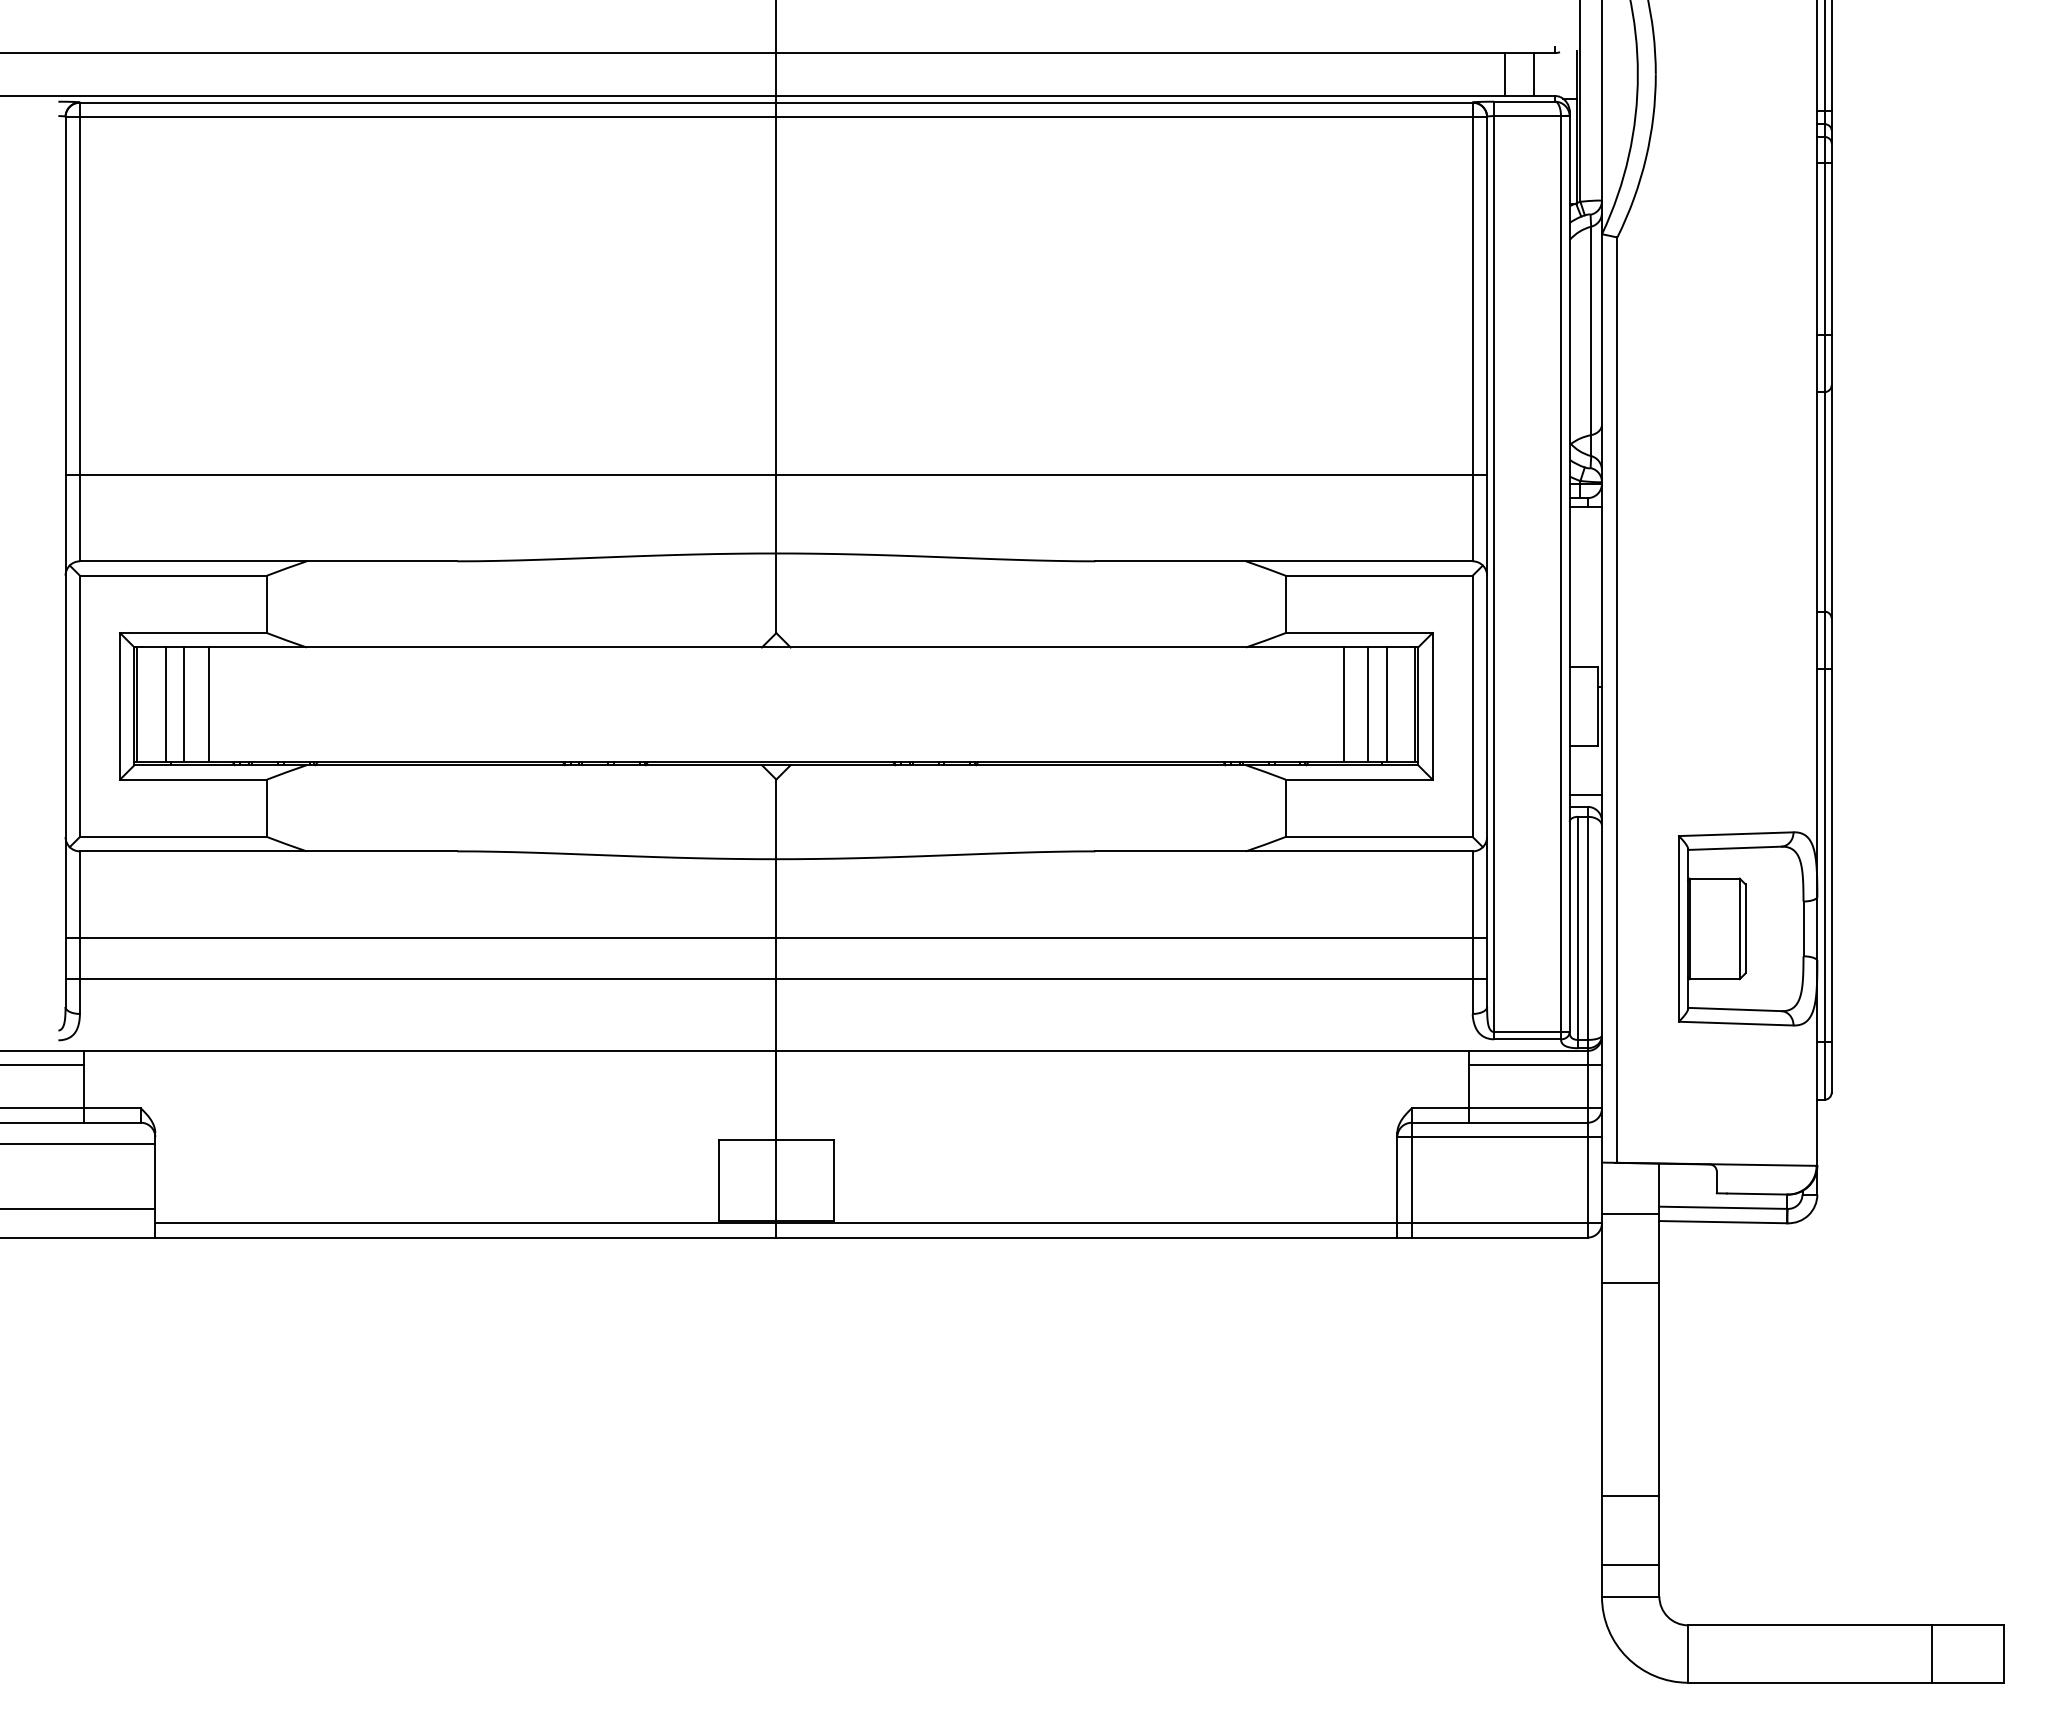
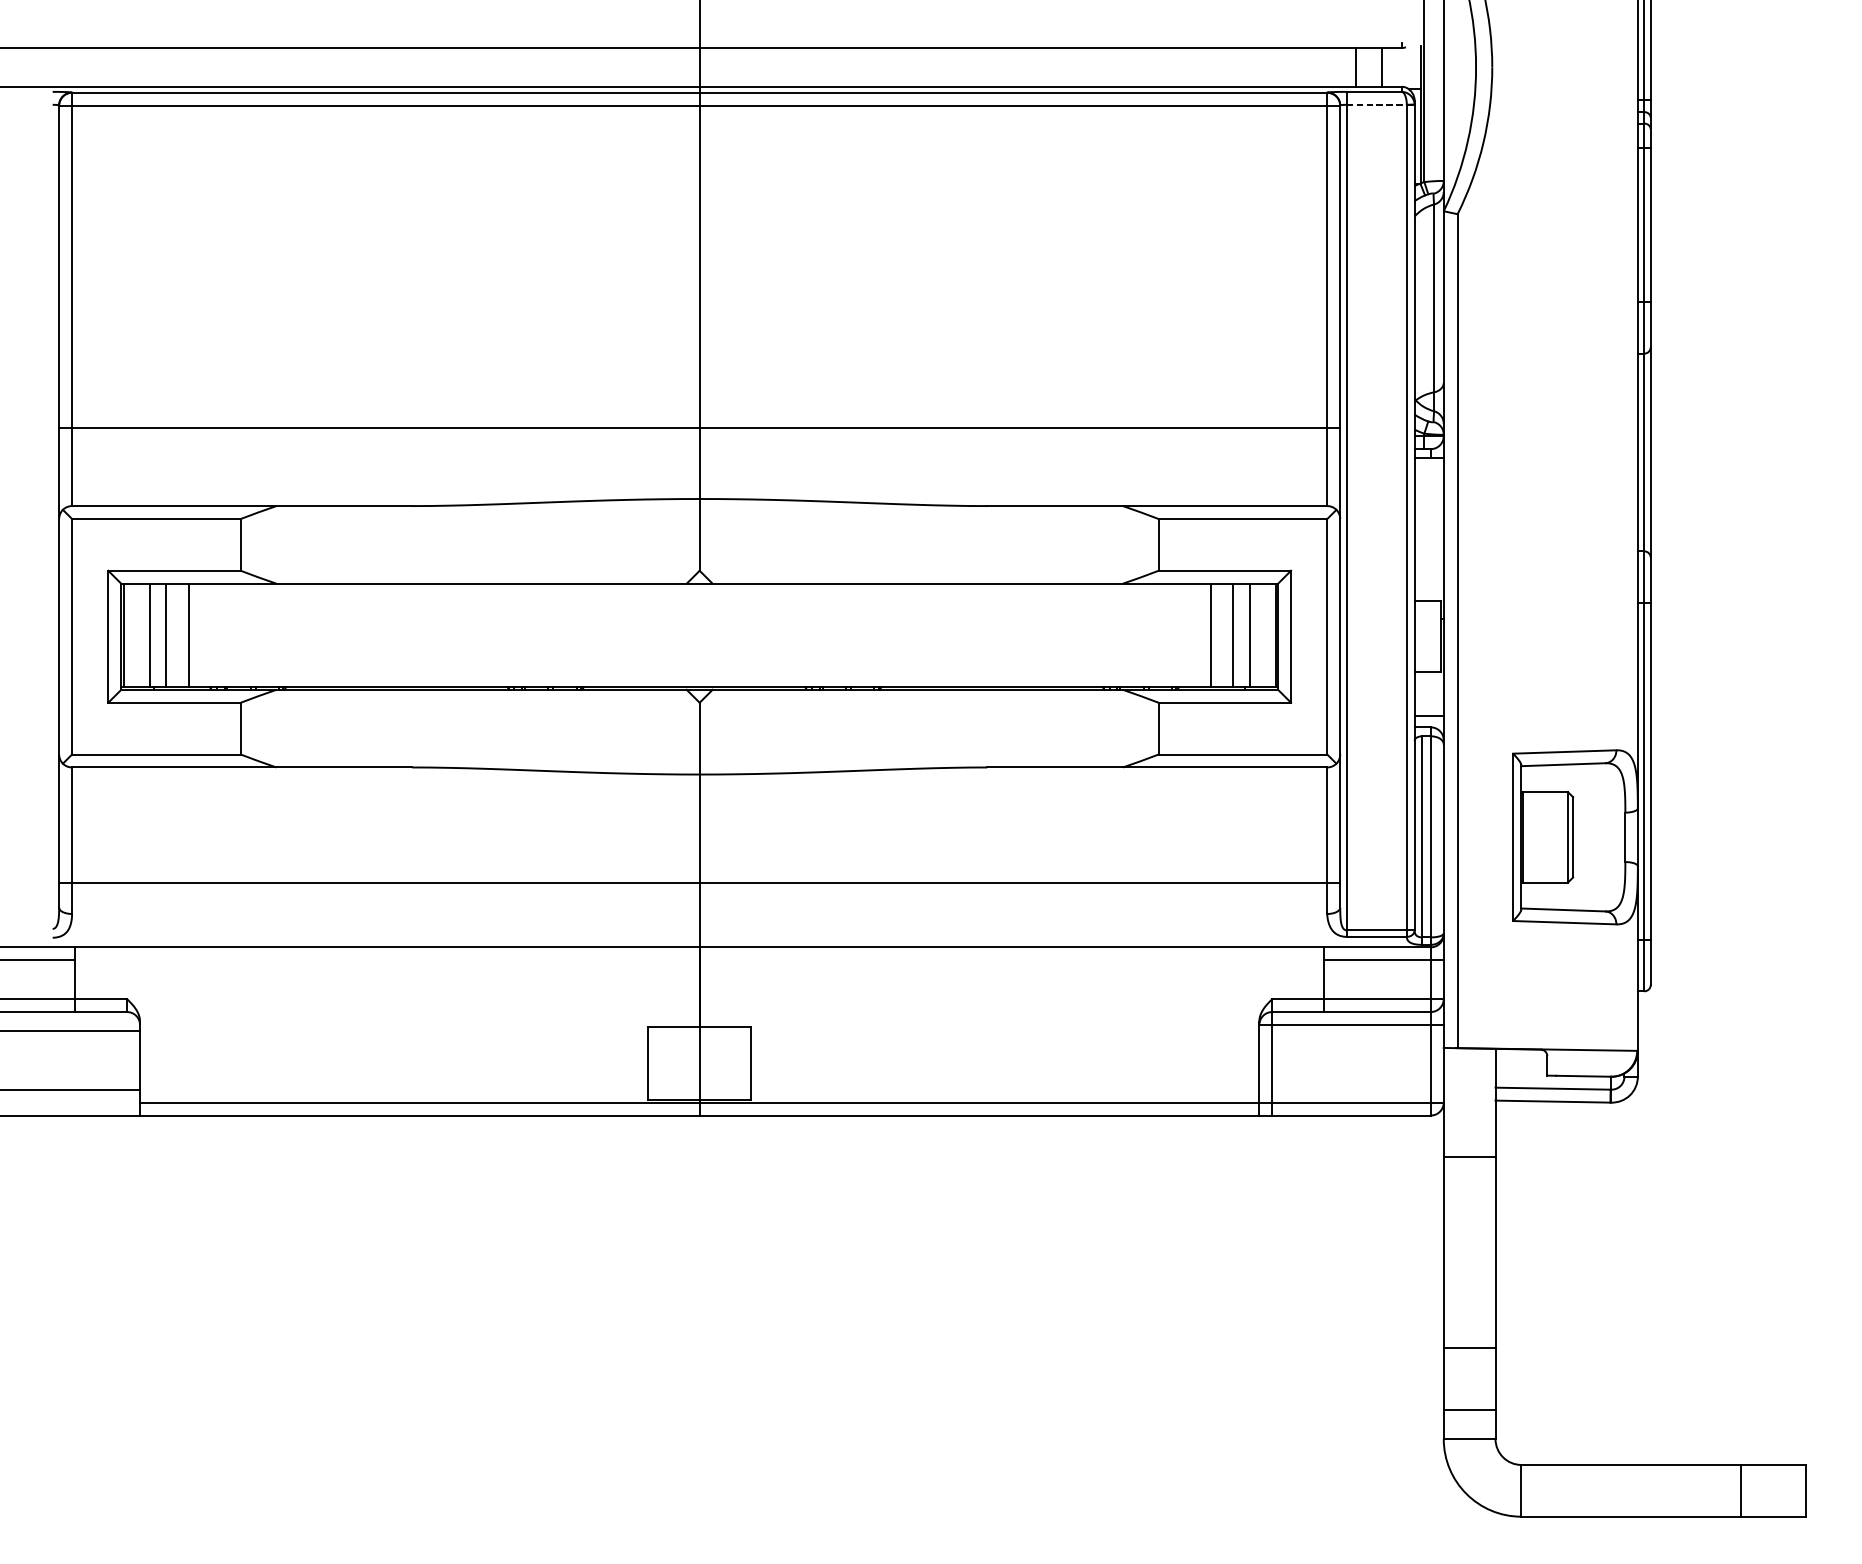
line: (1528, 116) -> (1377, 105), solid -> dashed
line: (776, 937) -> (699, 845), removed
line: (1630, 1214) -> (1469, 1094), removed

